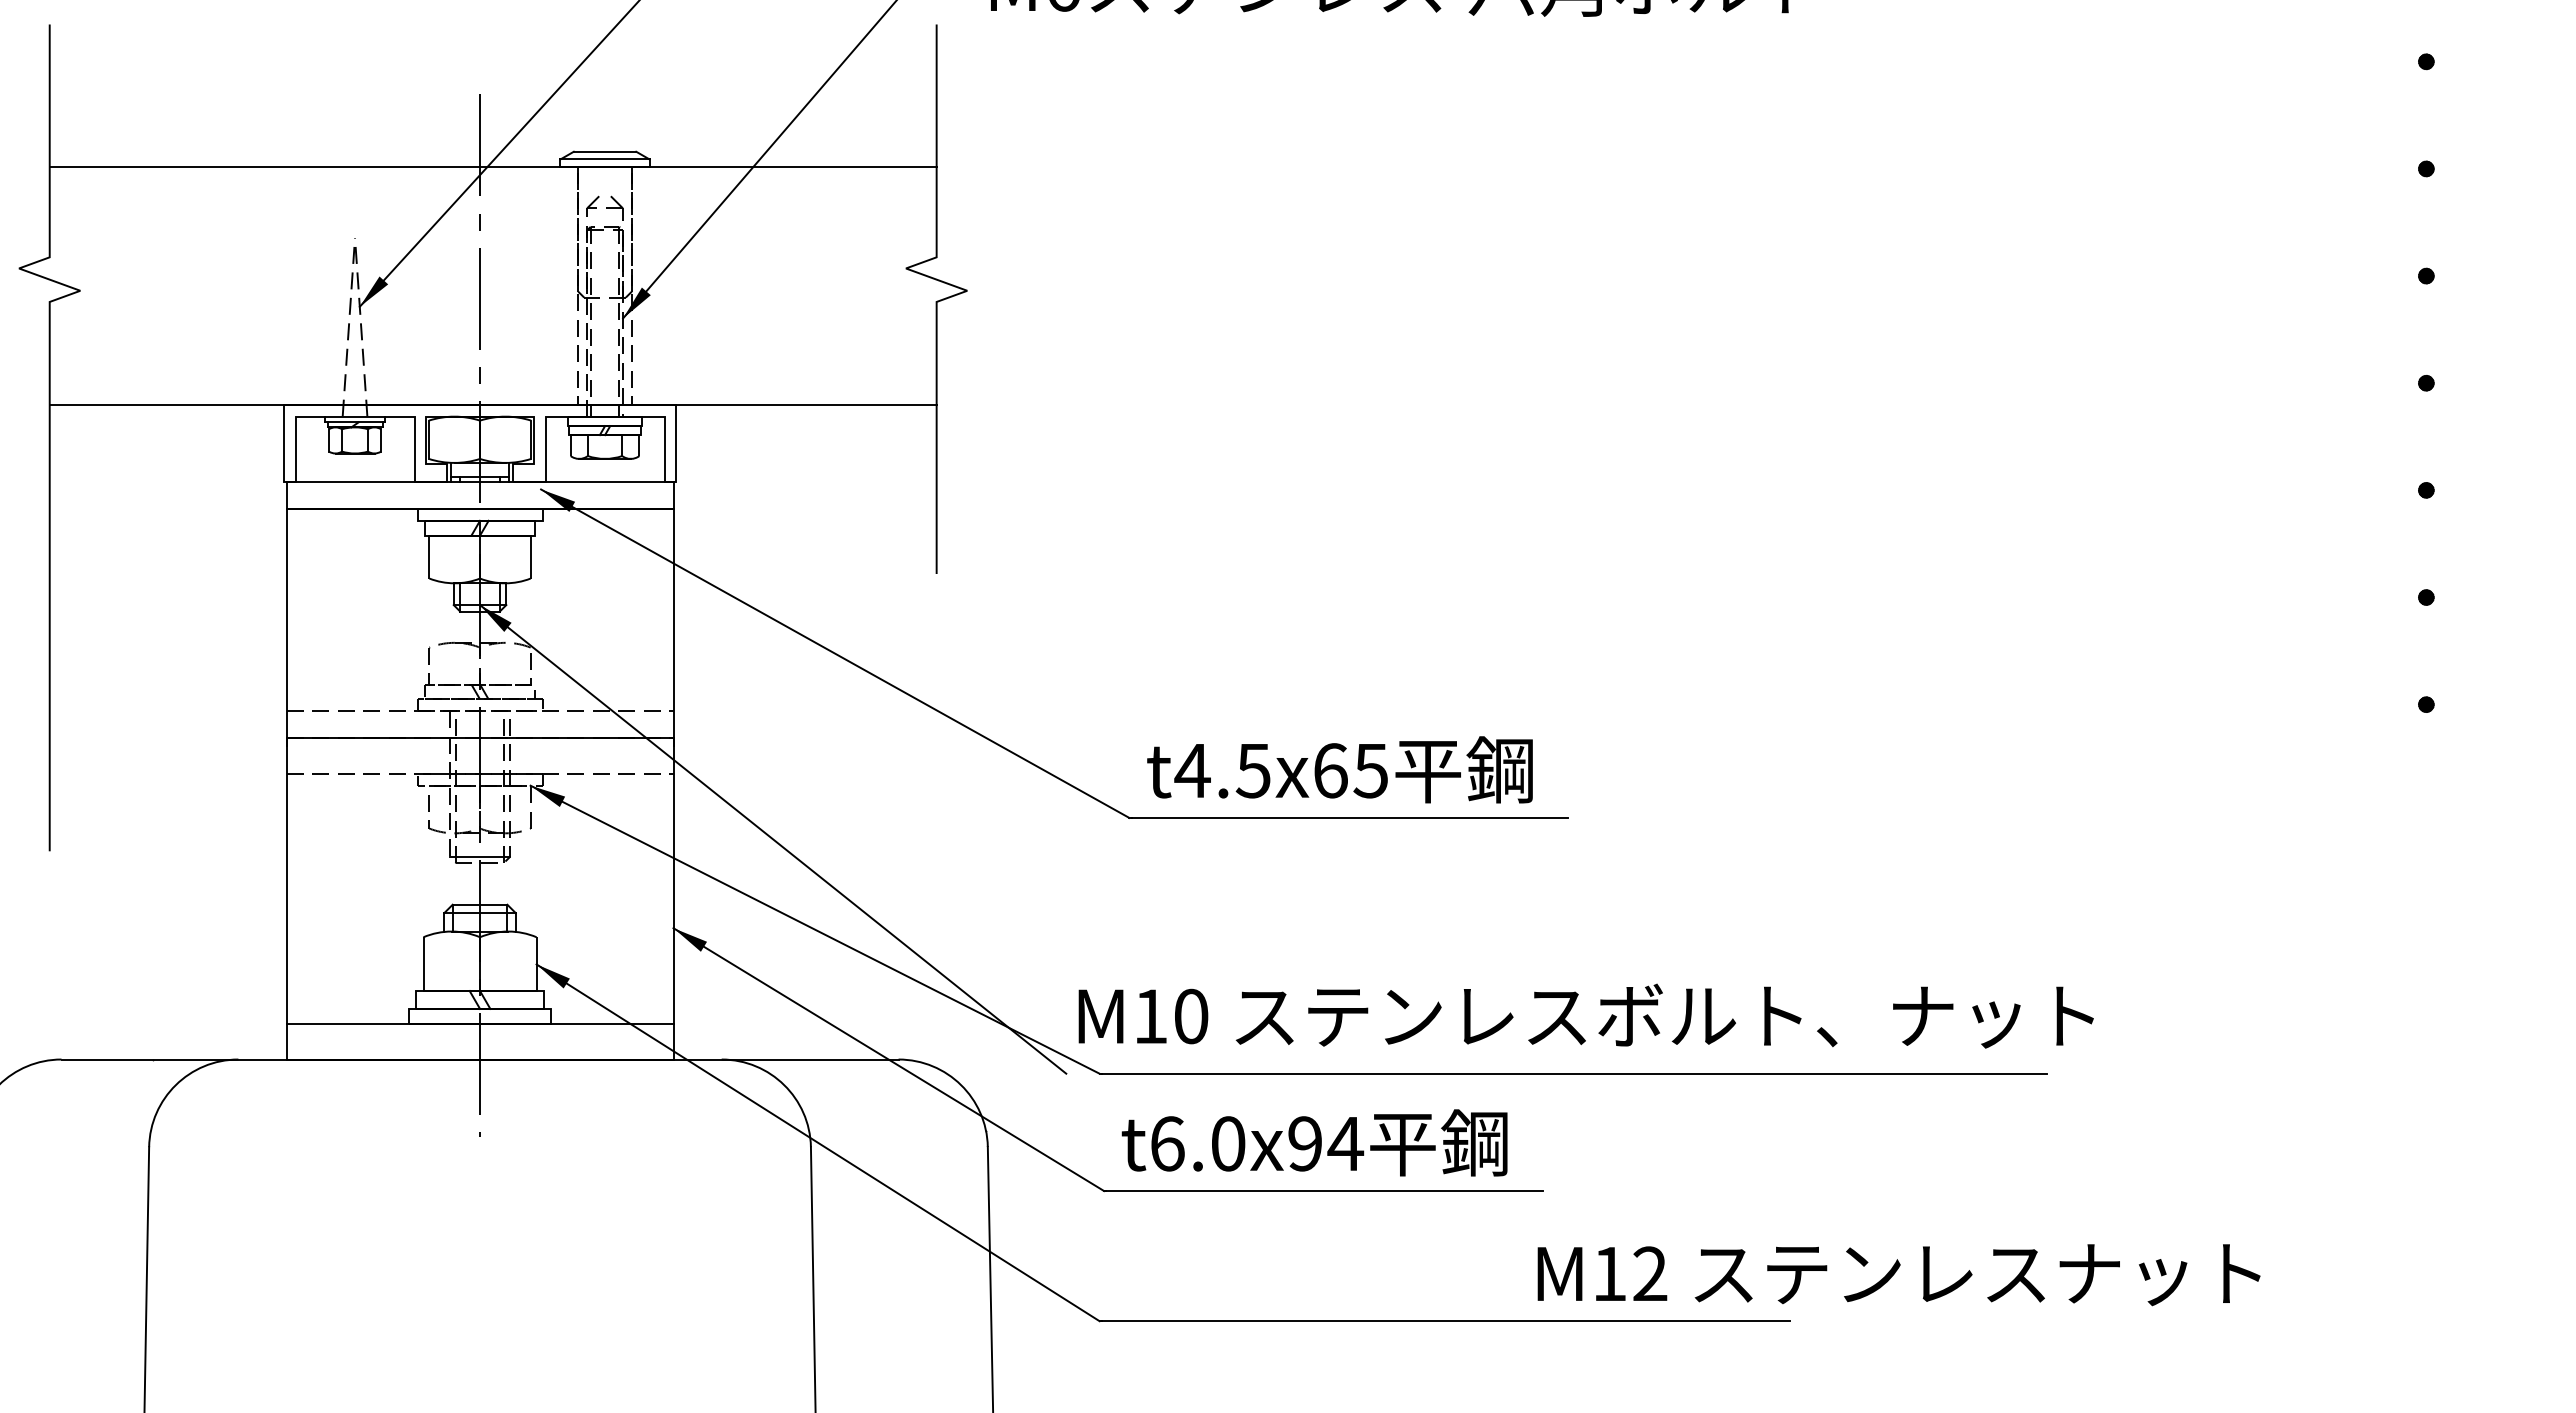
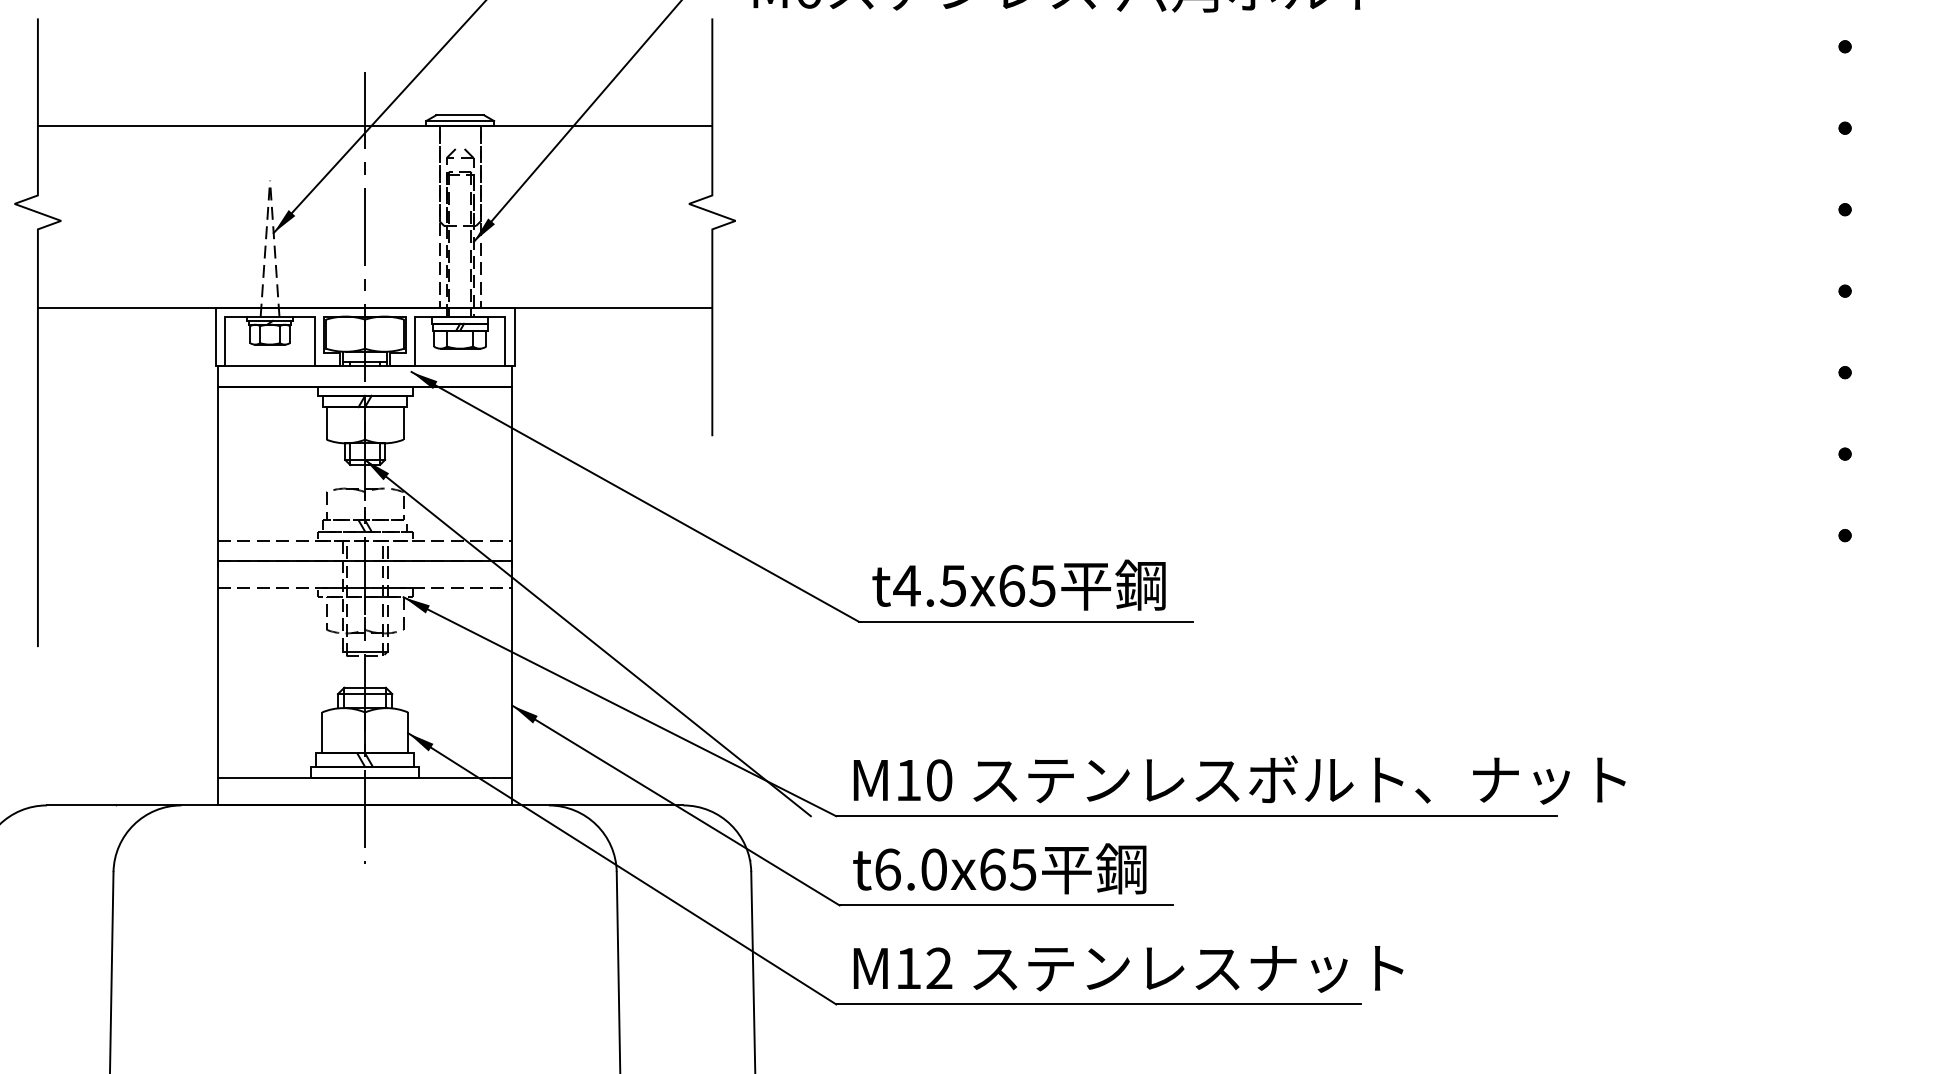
text: (1585, 1015) -> (1239, 779), moved
text: (1326, 1143) -> (1008, 869), t6.0x94 -> t6.0x65
text: (1898, 1275) -> (1128, 969), moved

